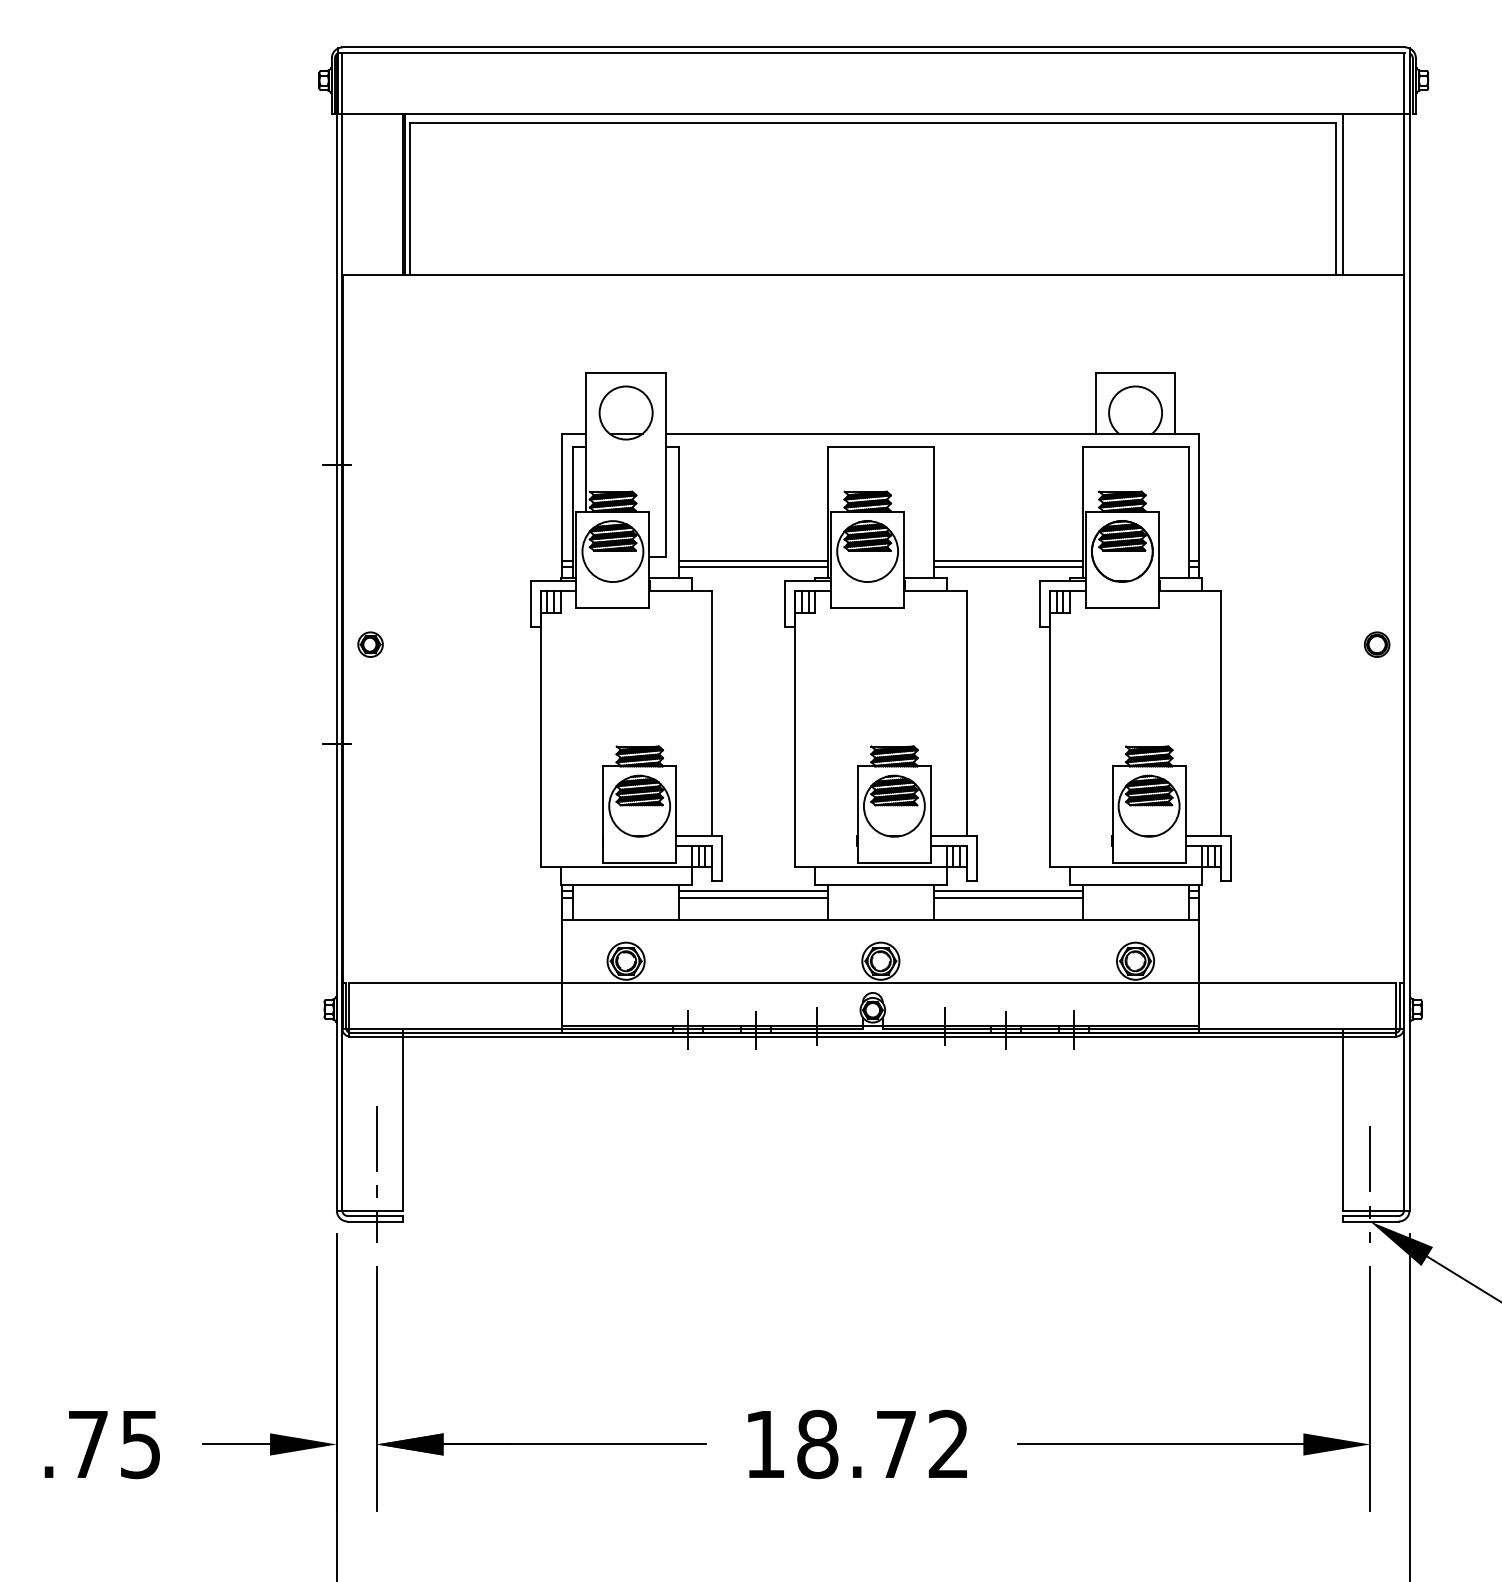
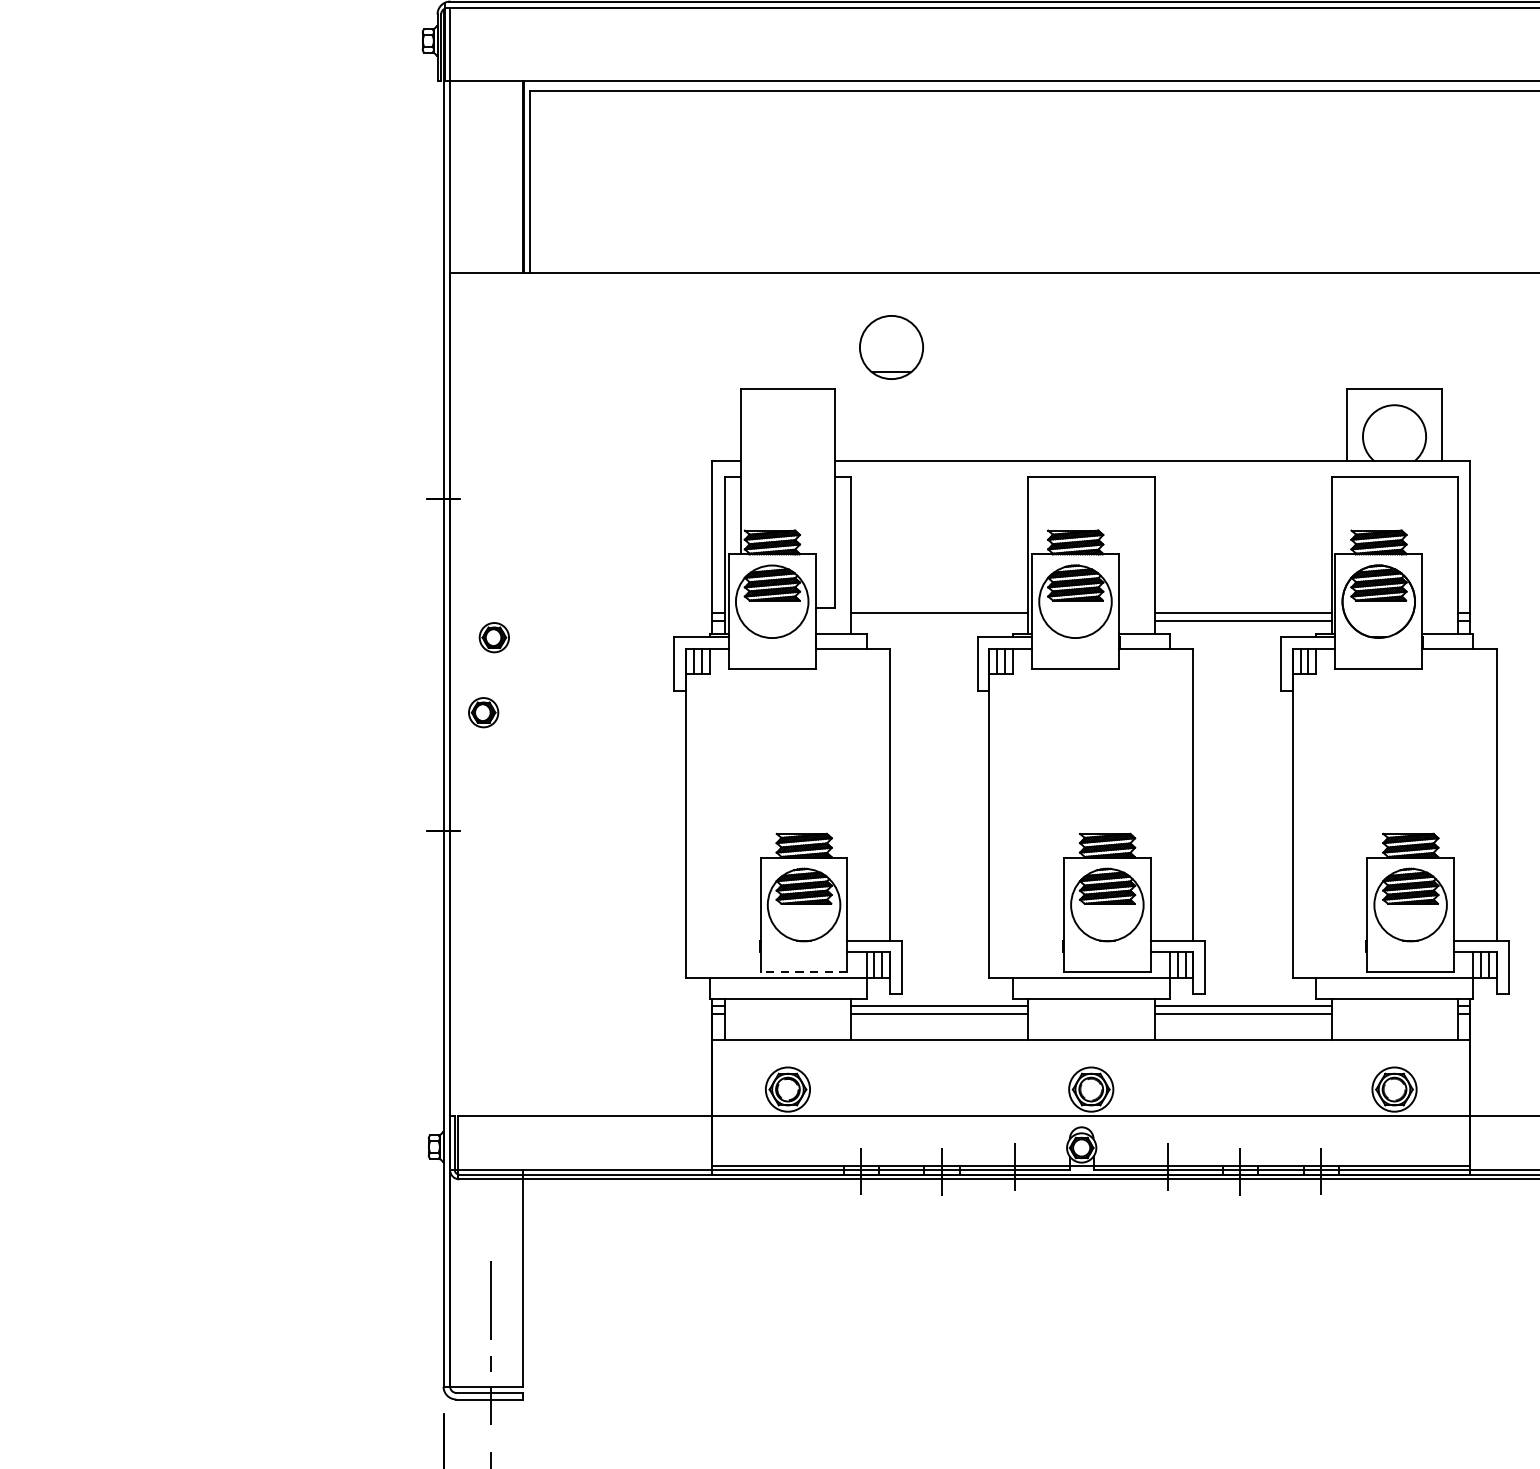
part: (625, 412) -> (890, 346), moved
line: (753, 567) -> (939, 620), removed
part: (379, 581) -> (494, 637), added
line: (639, 862) -> (803, 972), solid -> dashed

